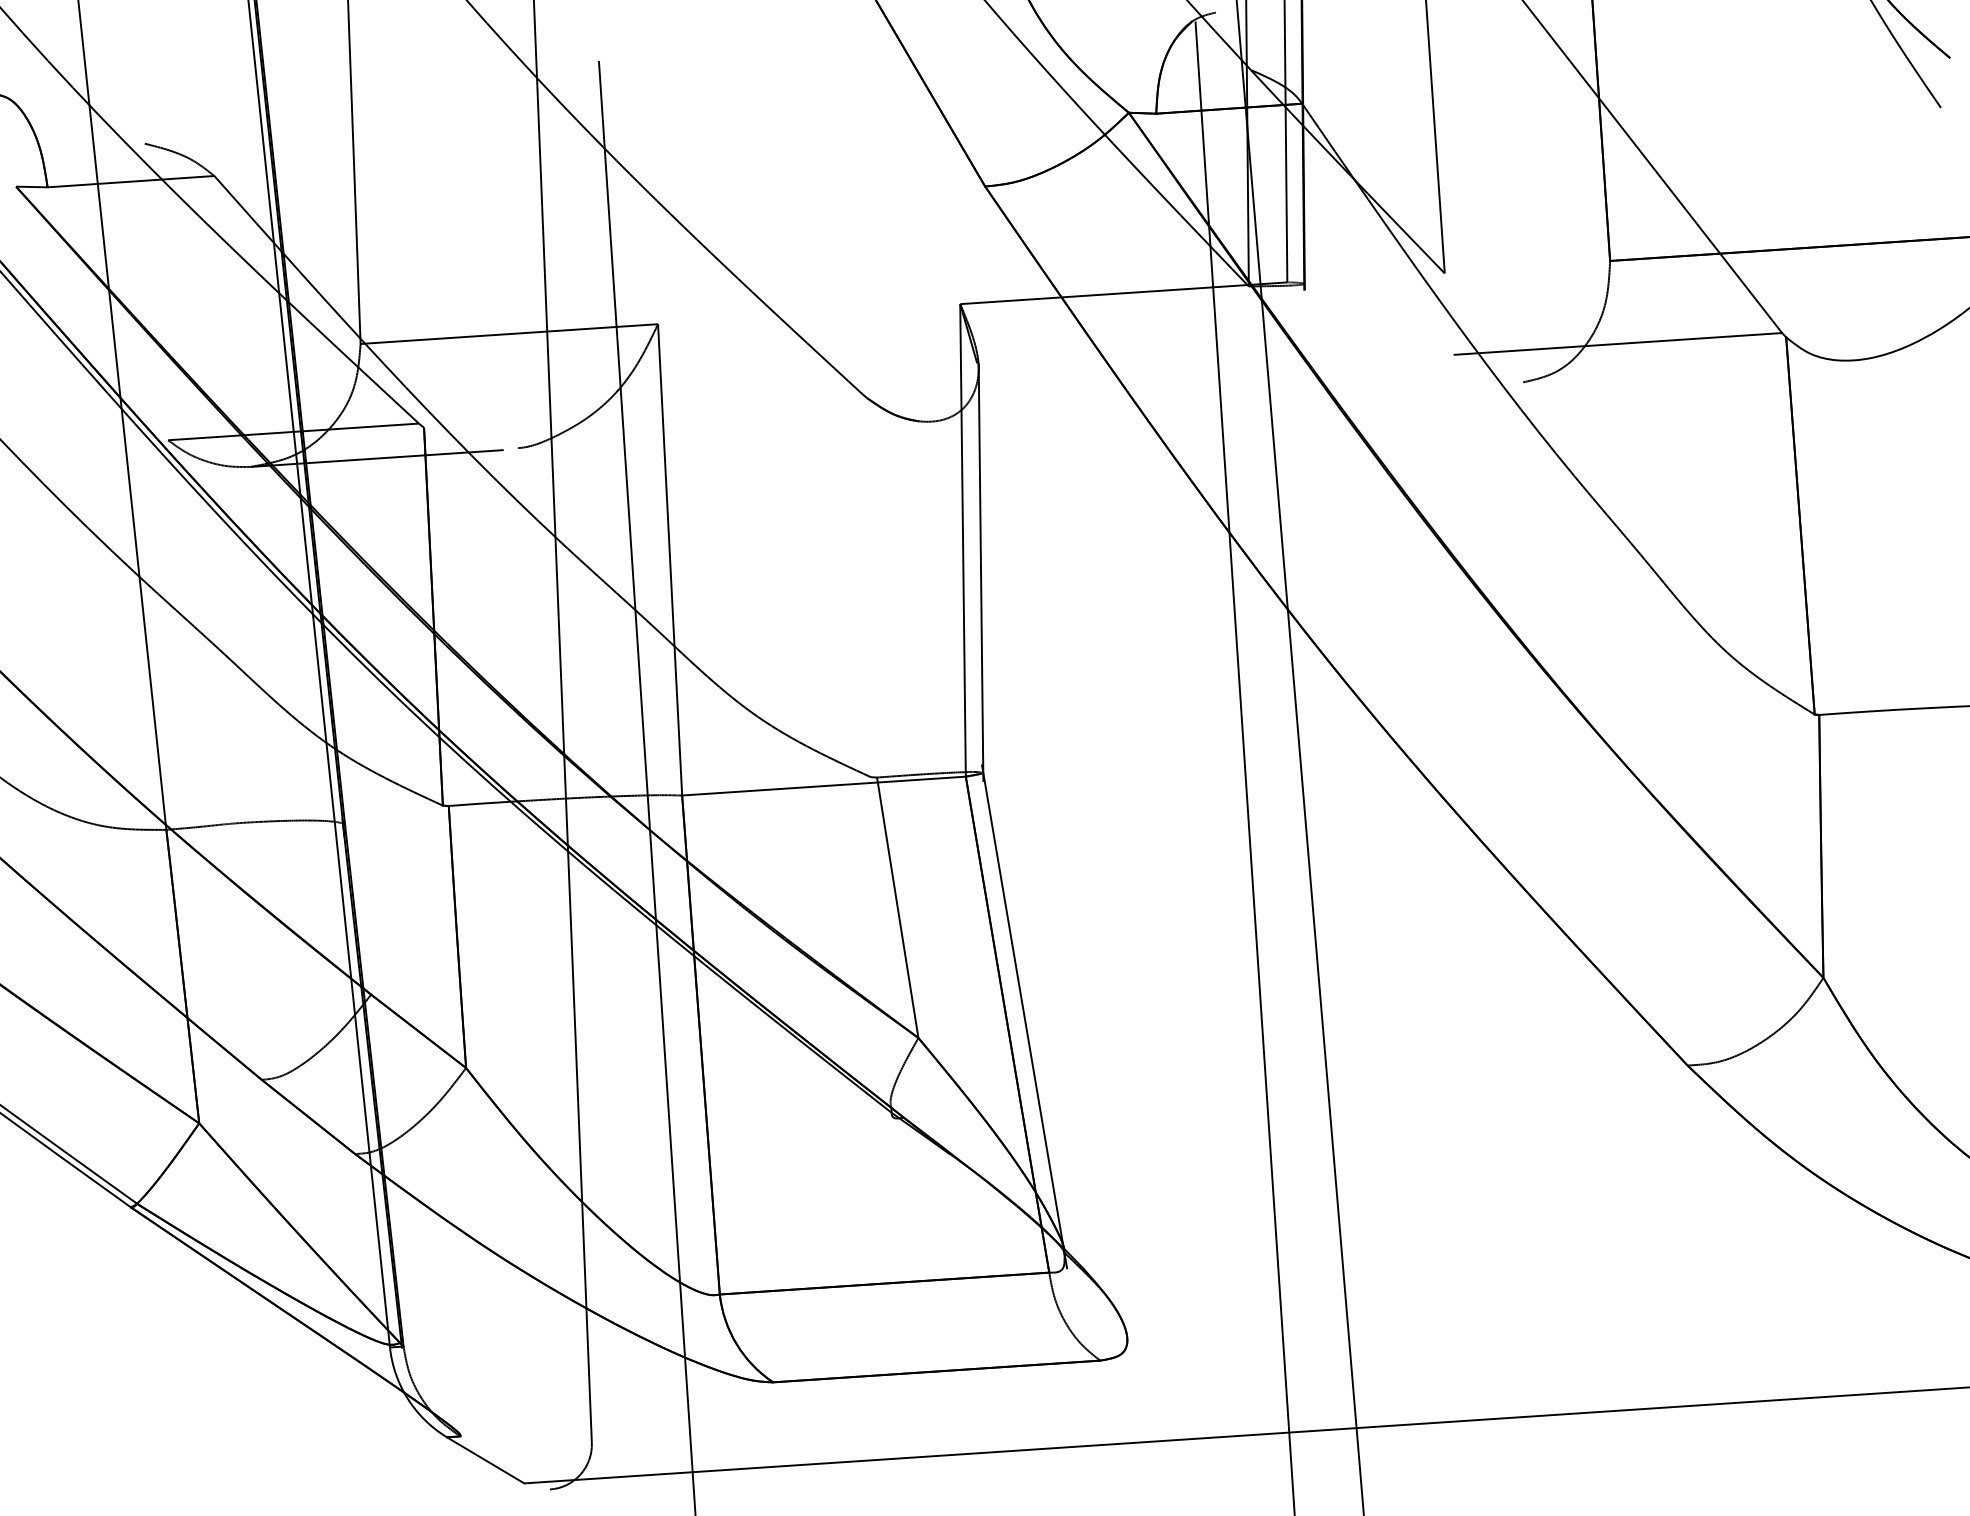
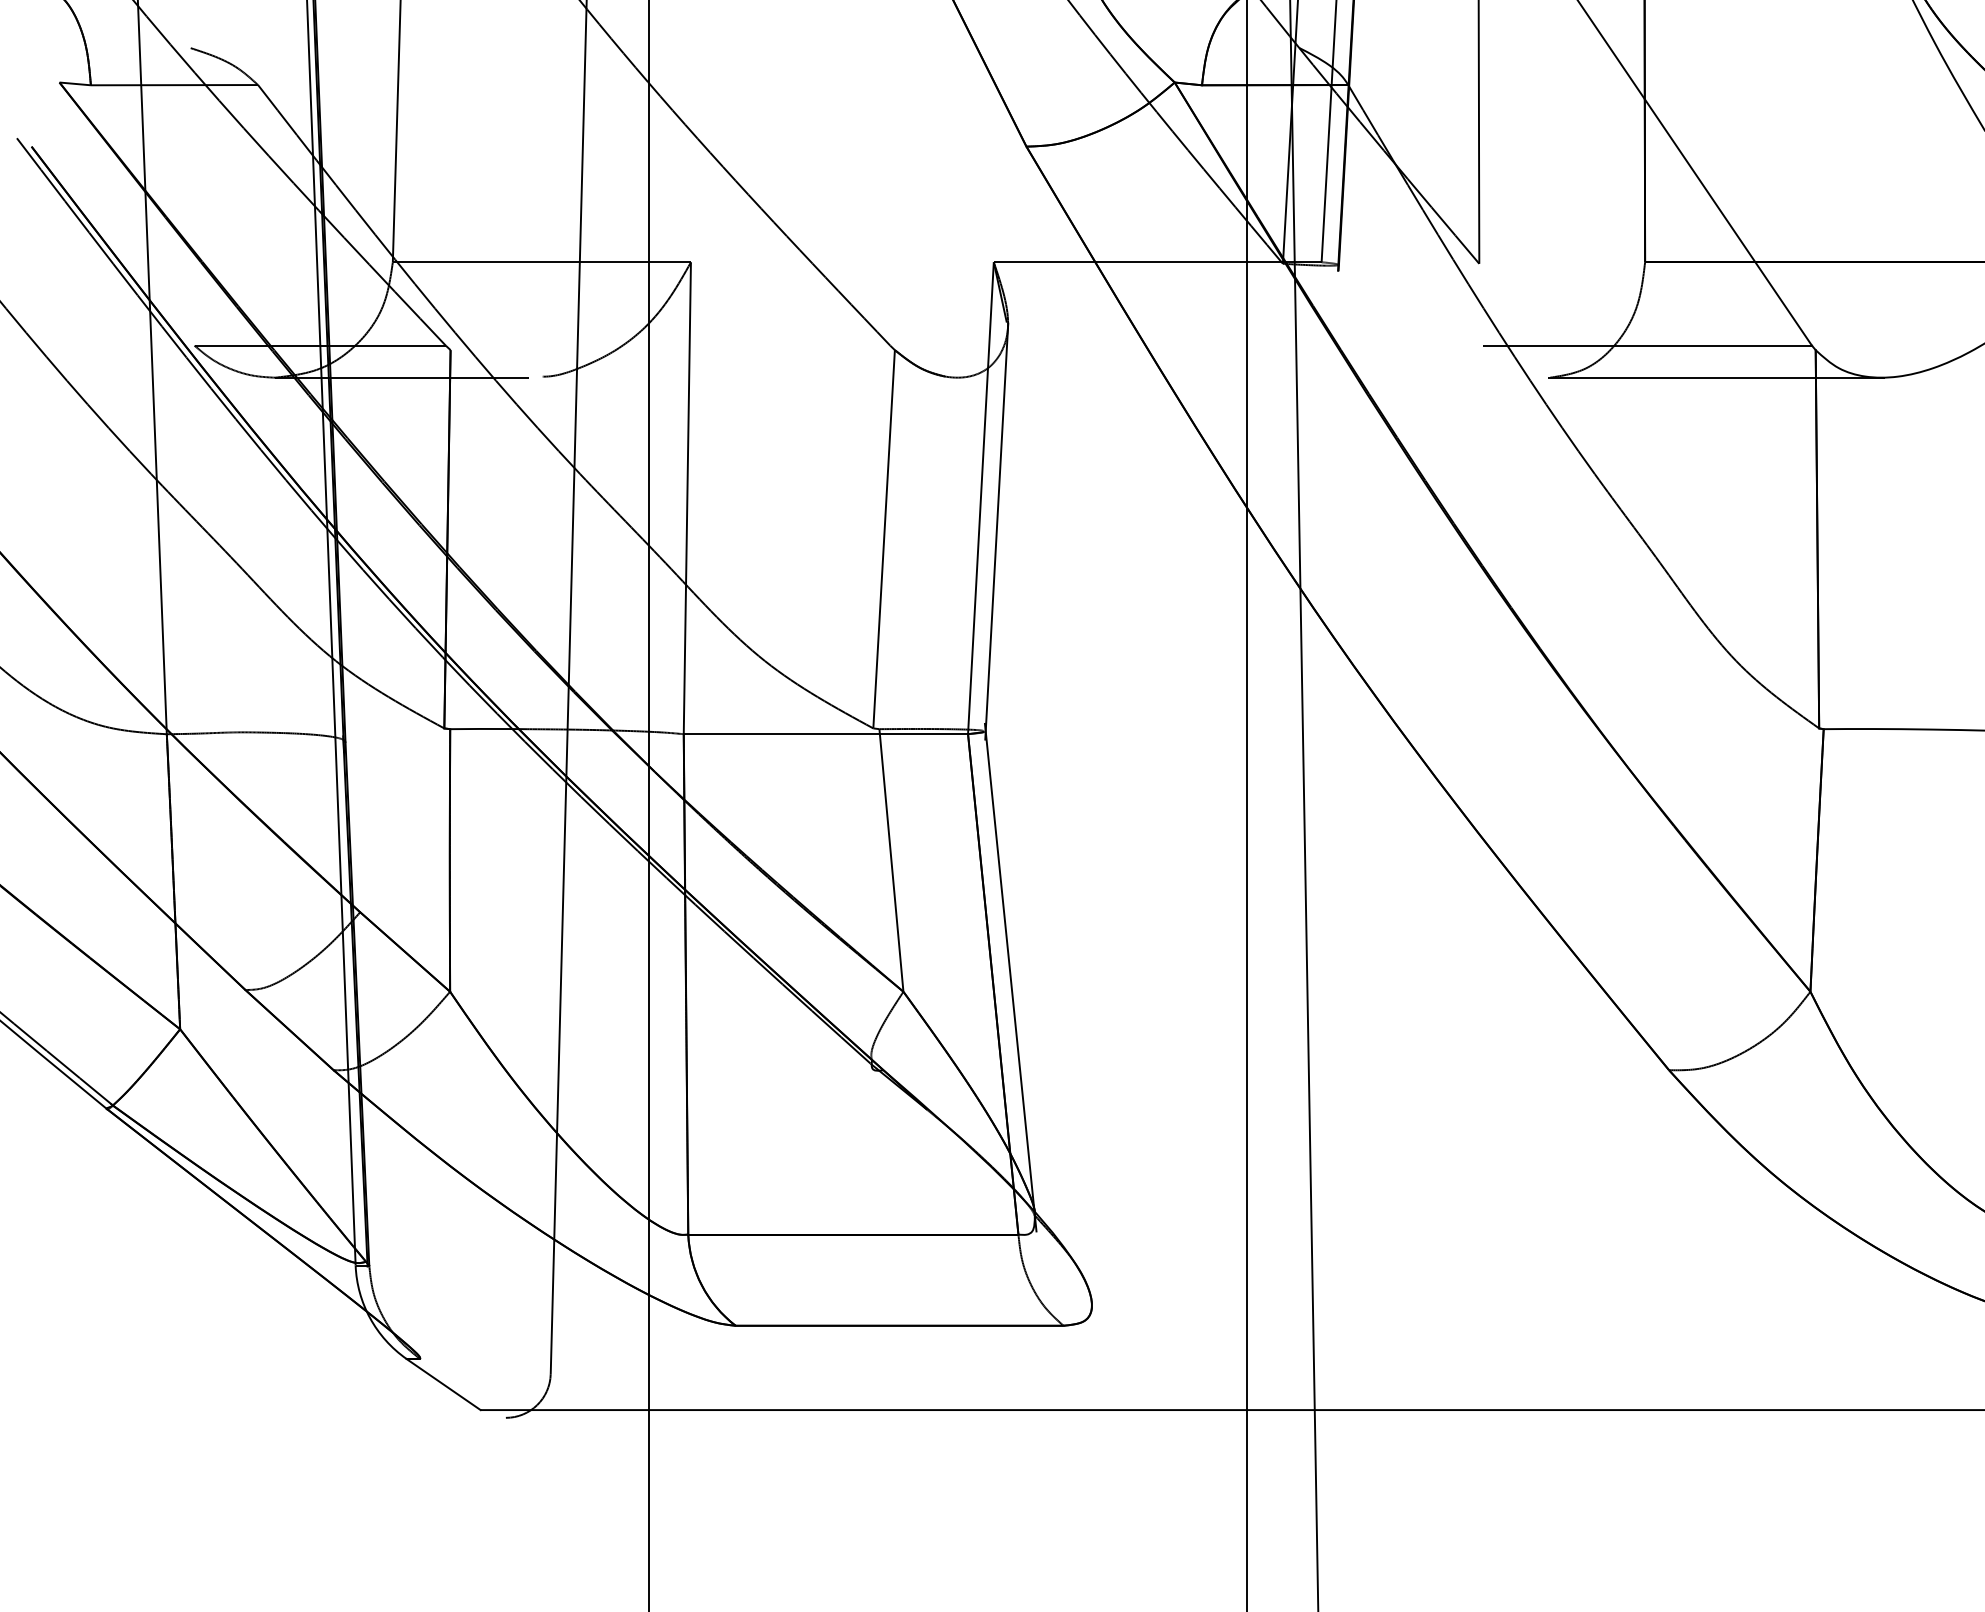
line: (1688, 371) -> (1716, 377), added
line: (868, 588) -> (883, 539), added

